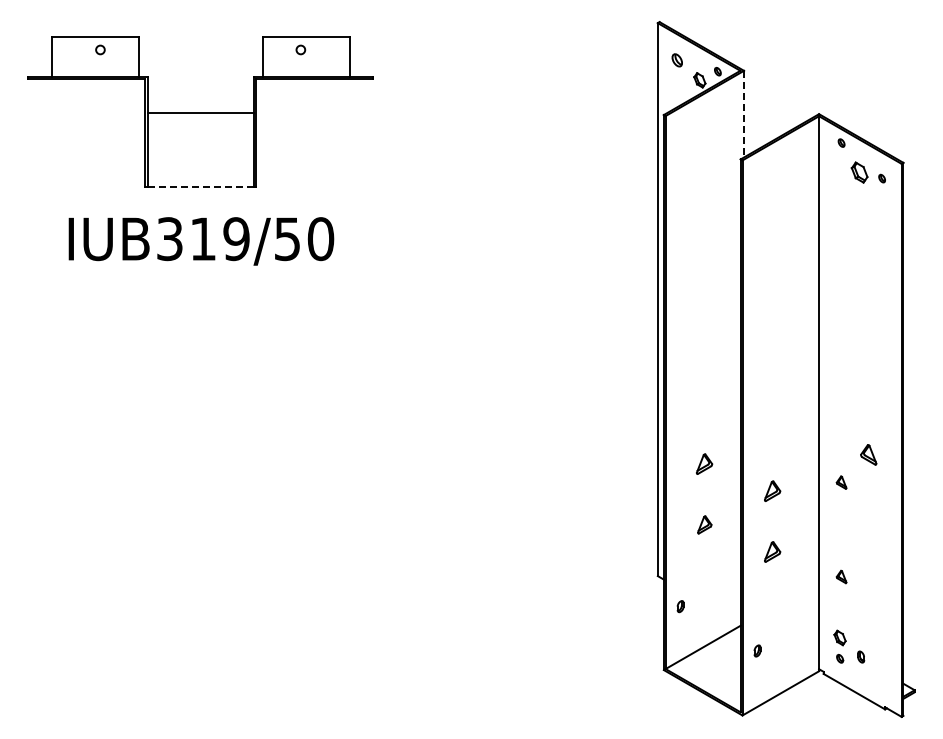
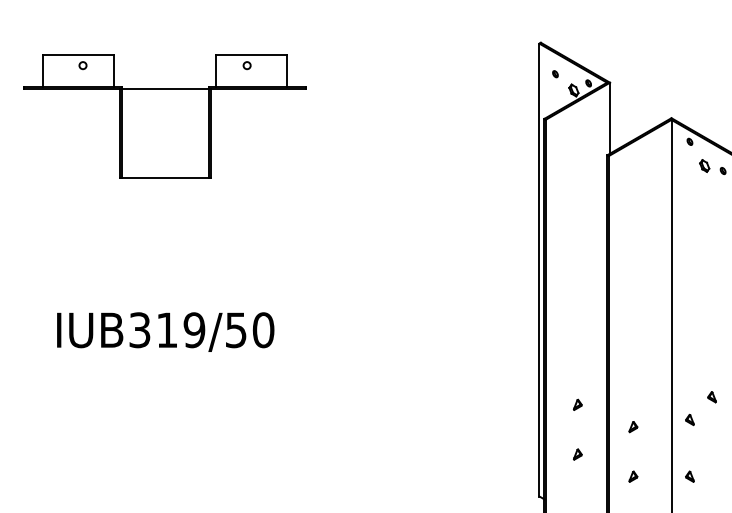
part: (677, 60) -> (555, 74), size x0.62
line: (200, 113) -> (164, 89), moved
line: (744, 114) -> (610, 118), dashed -> solid
part: (859, 172) -> (704, 165), size x0.71
line: (201, 187) -> (165, 178), dashed -> solid
text: (201, 241) -> (165, 332), moved
part: (868, 454) -> (711, 396), size x0.62
part: (704, 464) -> (577, 405), size x0.62
part: (772, 491) -> (633, 427), size x0.62
part: (704, 524) -> (577, 454), size x0.71
part: (772, 551) -> (633, 476), size x0.62
part: (841, 576) -> (689, 476), moved

